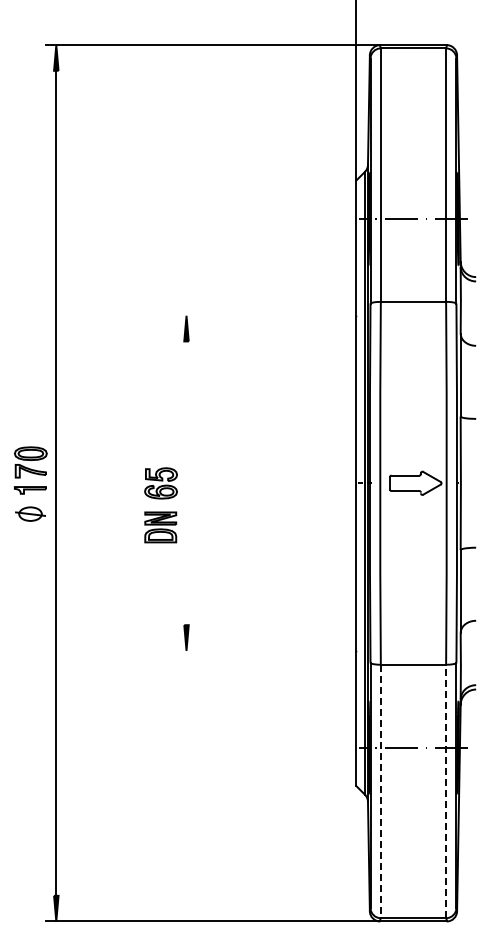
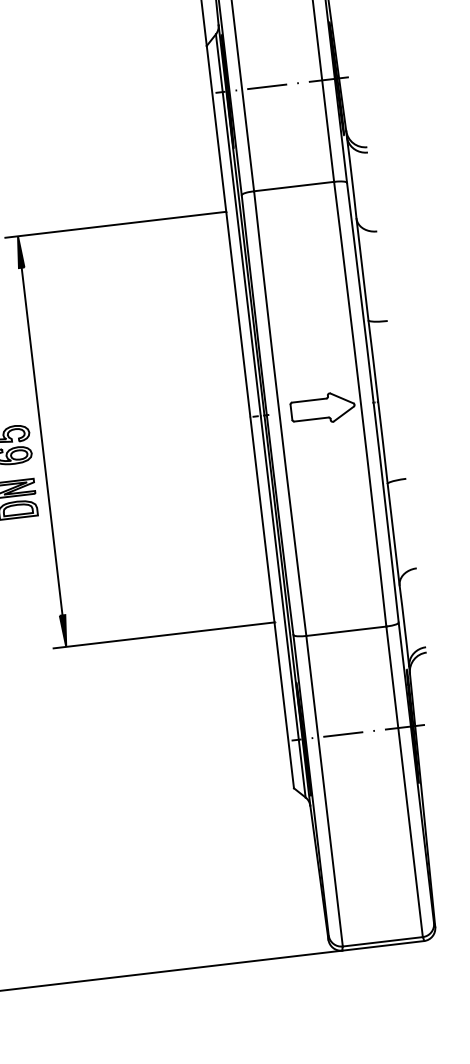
line: (266, 315) -> (115, 224), added
line: (186, 483) -> (42, 441), added
line: (266, 650) -> (164, 634), added
line: (380, 791) -> (324, 791), dashed -> solid
line: (446, 791) -> (405, 781), dashed -> solid

